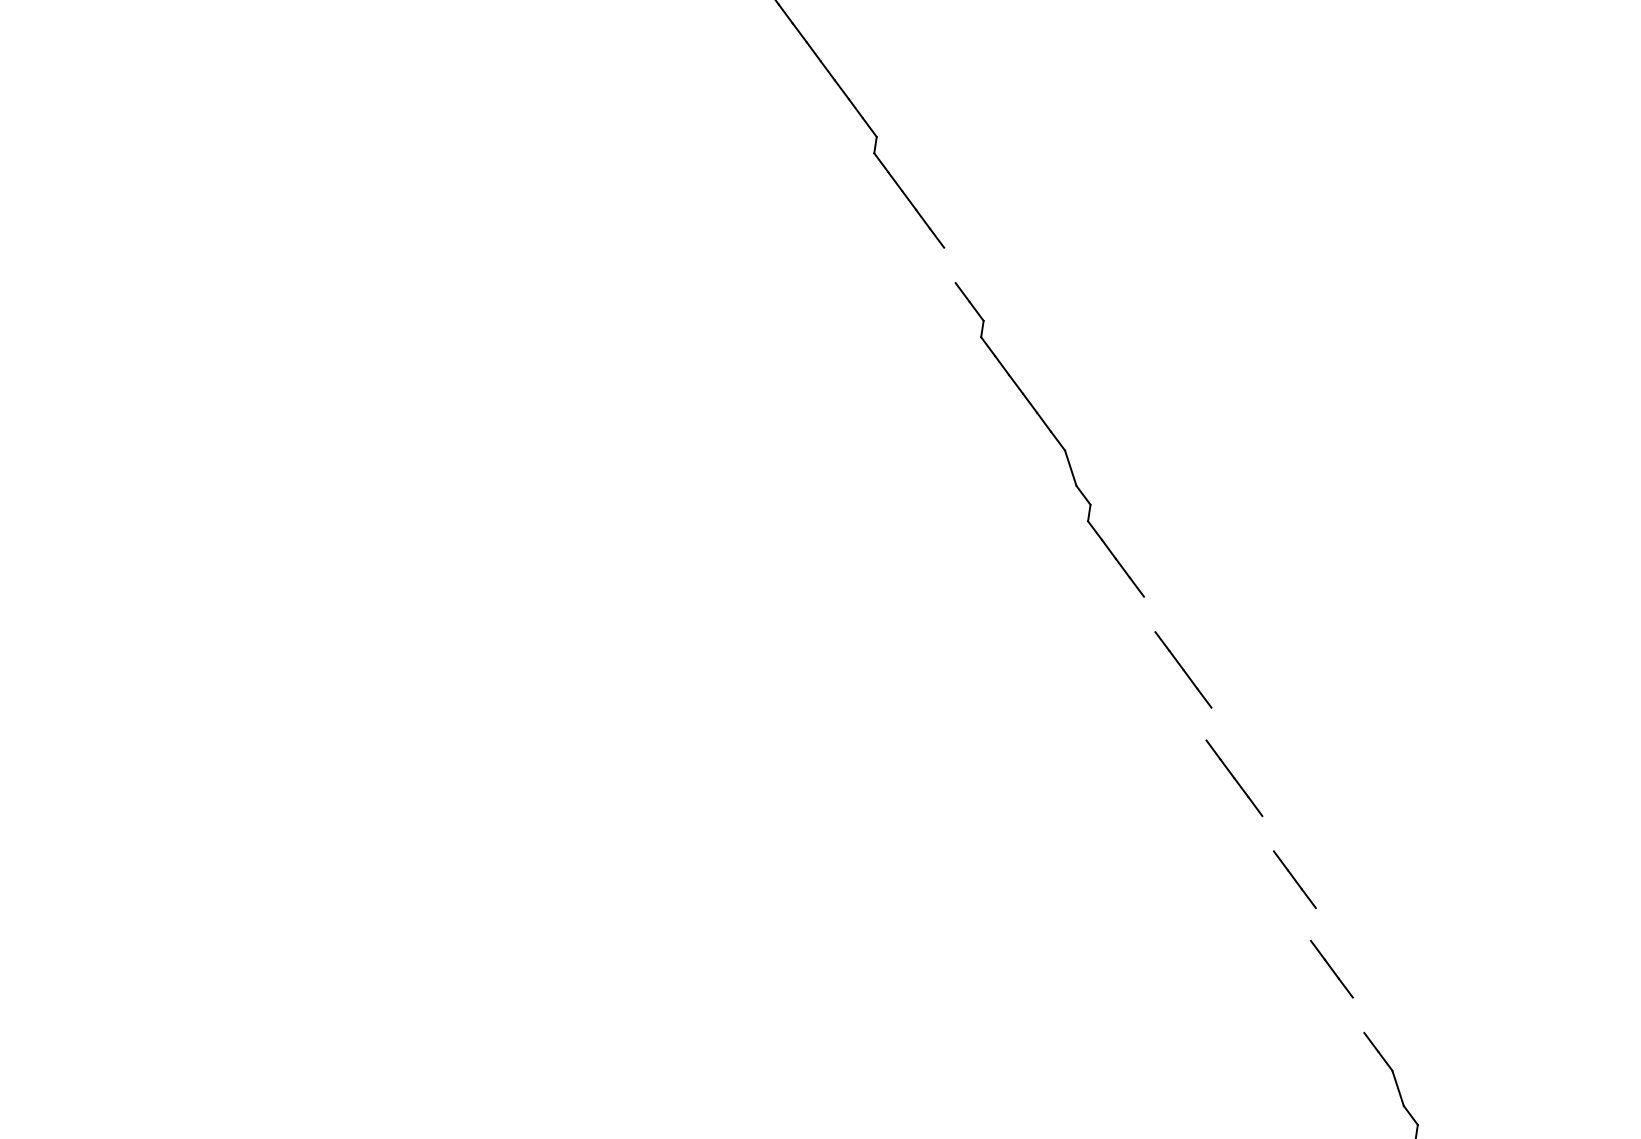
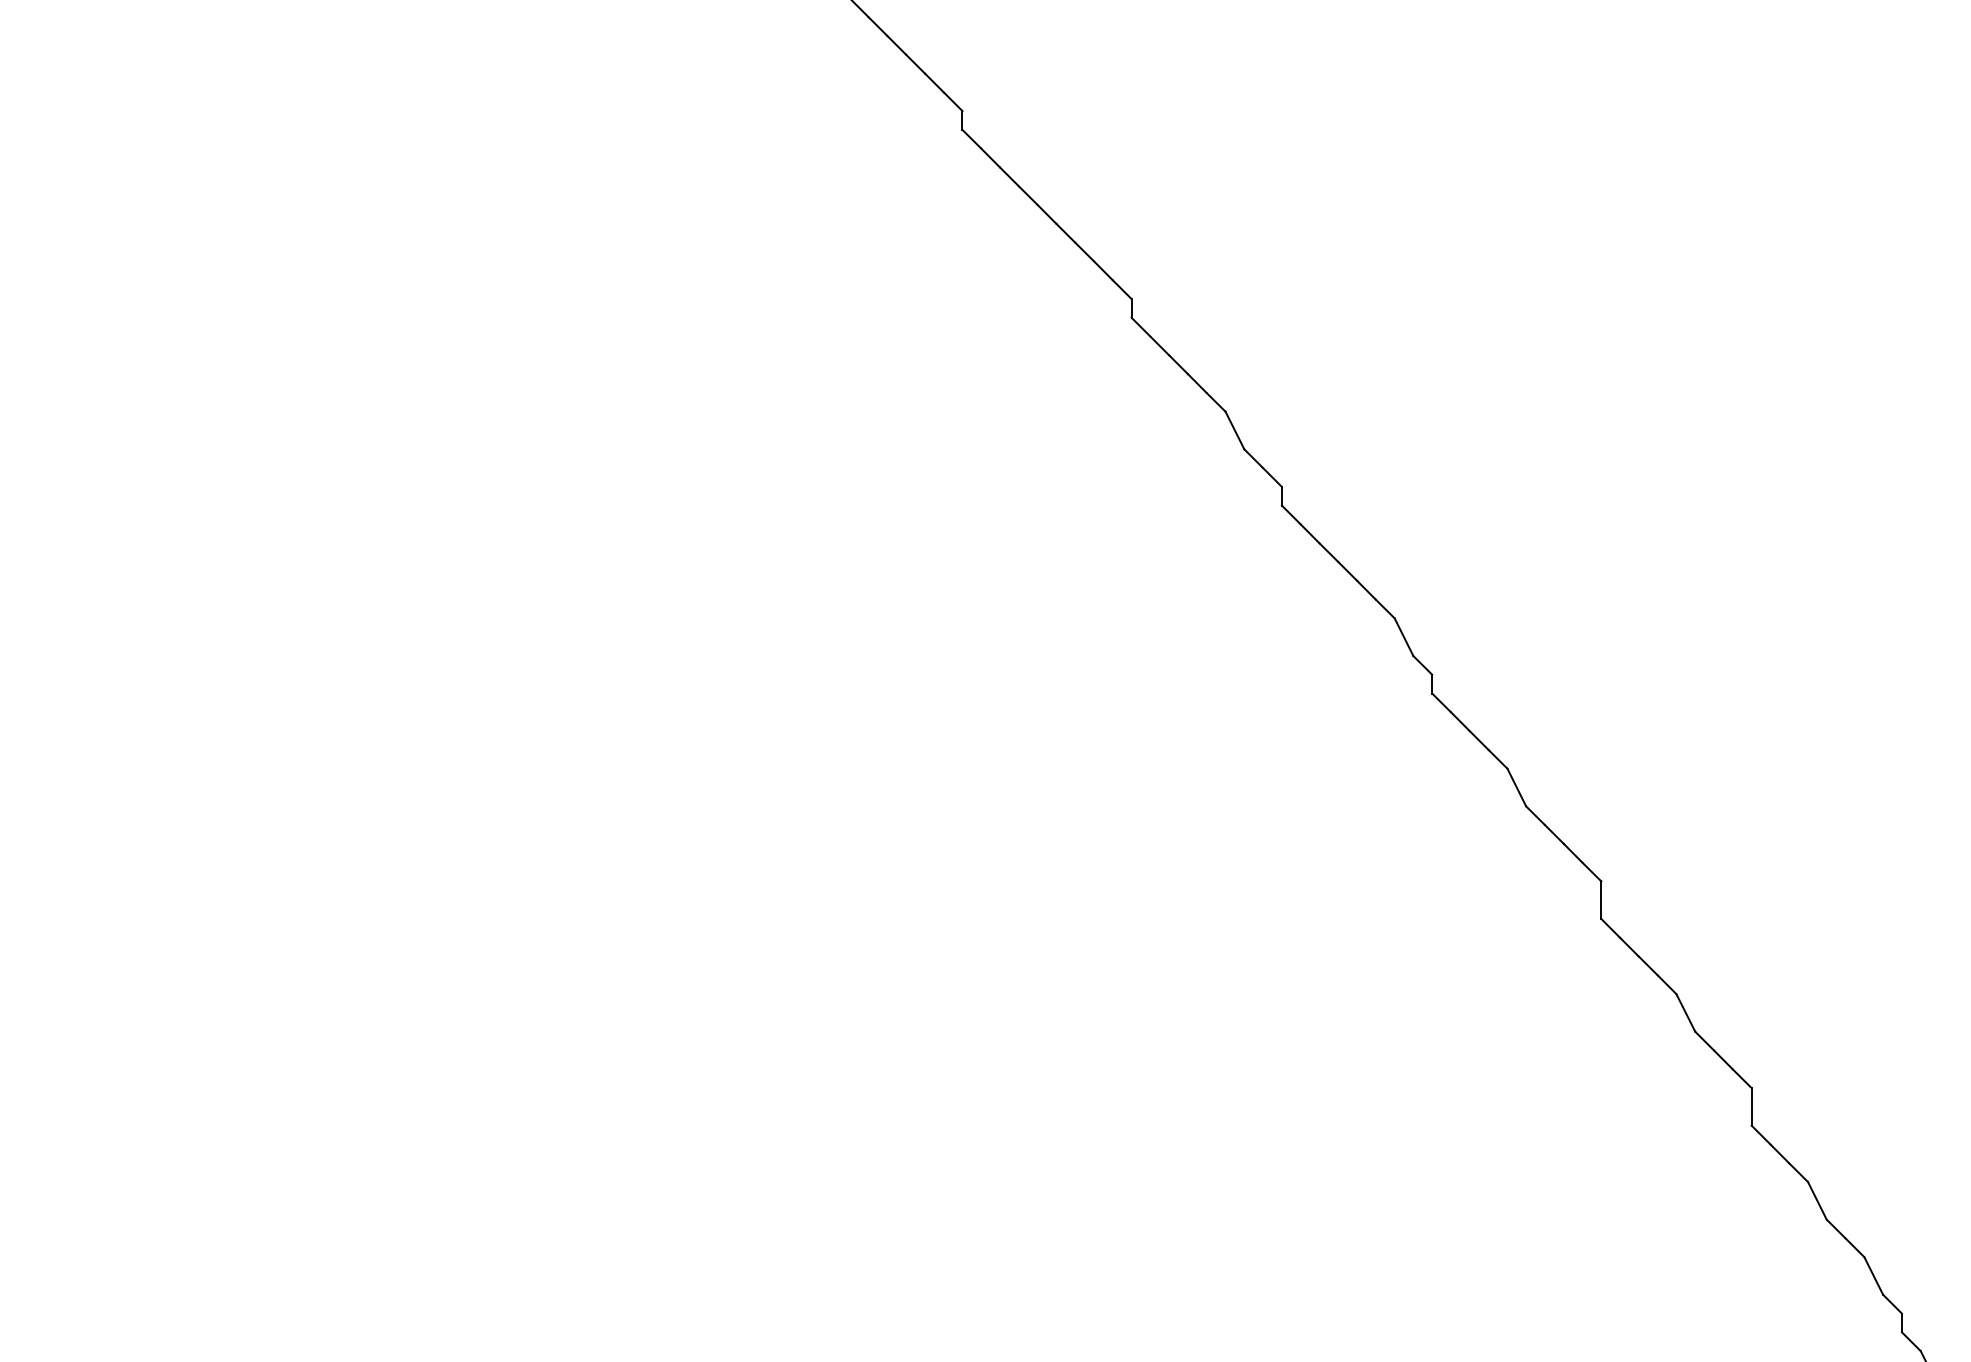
line: (949, 265) -> (1234, 430), added
line: (1149, 614) -> (1516, 787), added
line: (1209, 723) -> (1601, 899), added
line: (1267, 833) -> (1685, 1012), added
line: (1313, 924) -> (1751, 1106), added
line: (1358, 1014) -> (1817, 1200), added

